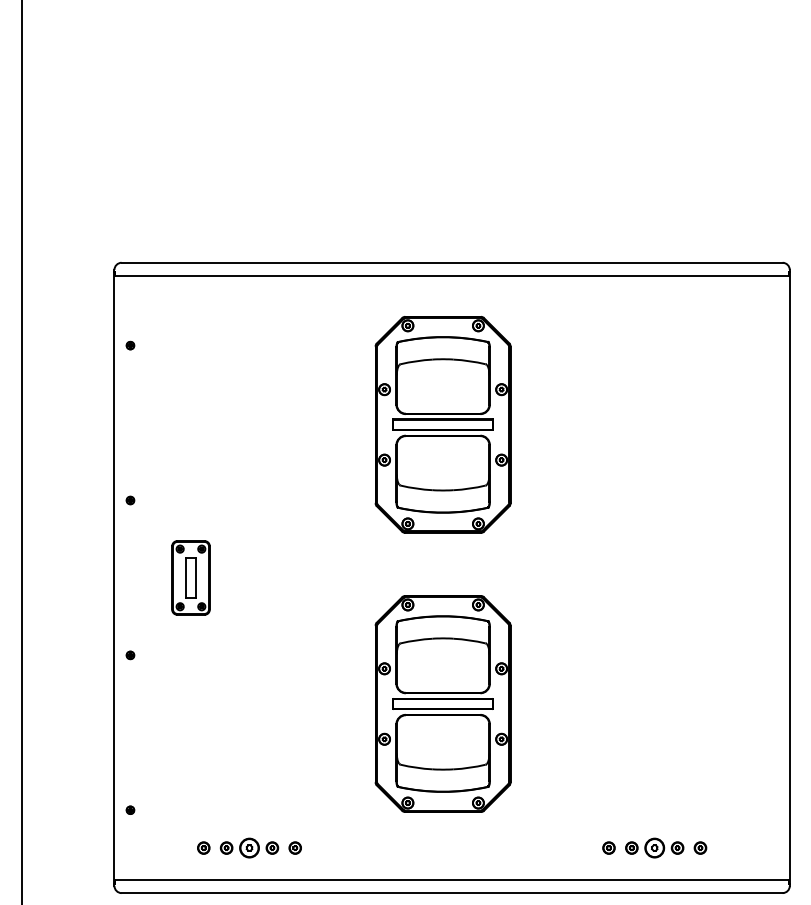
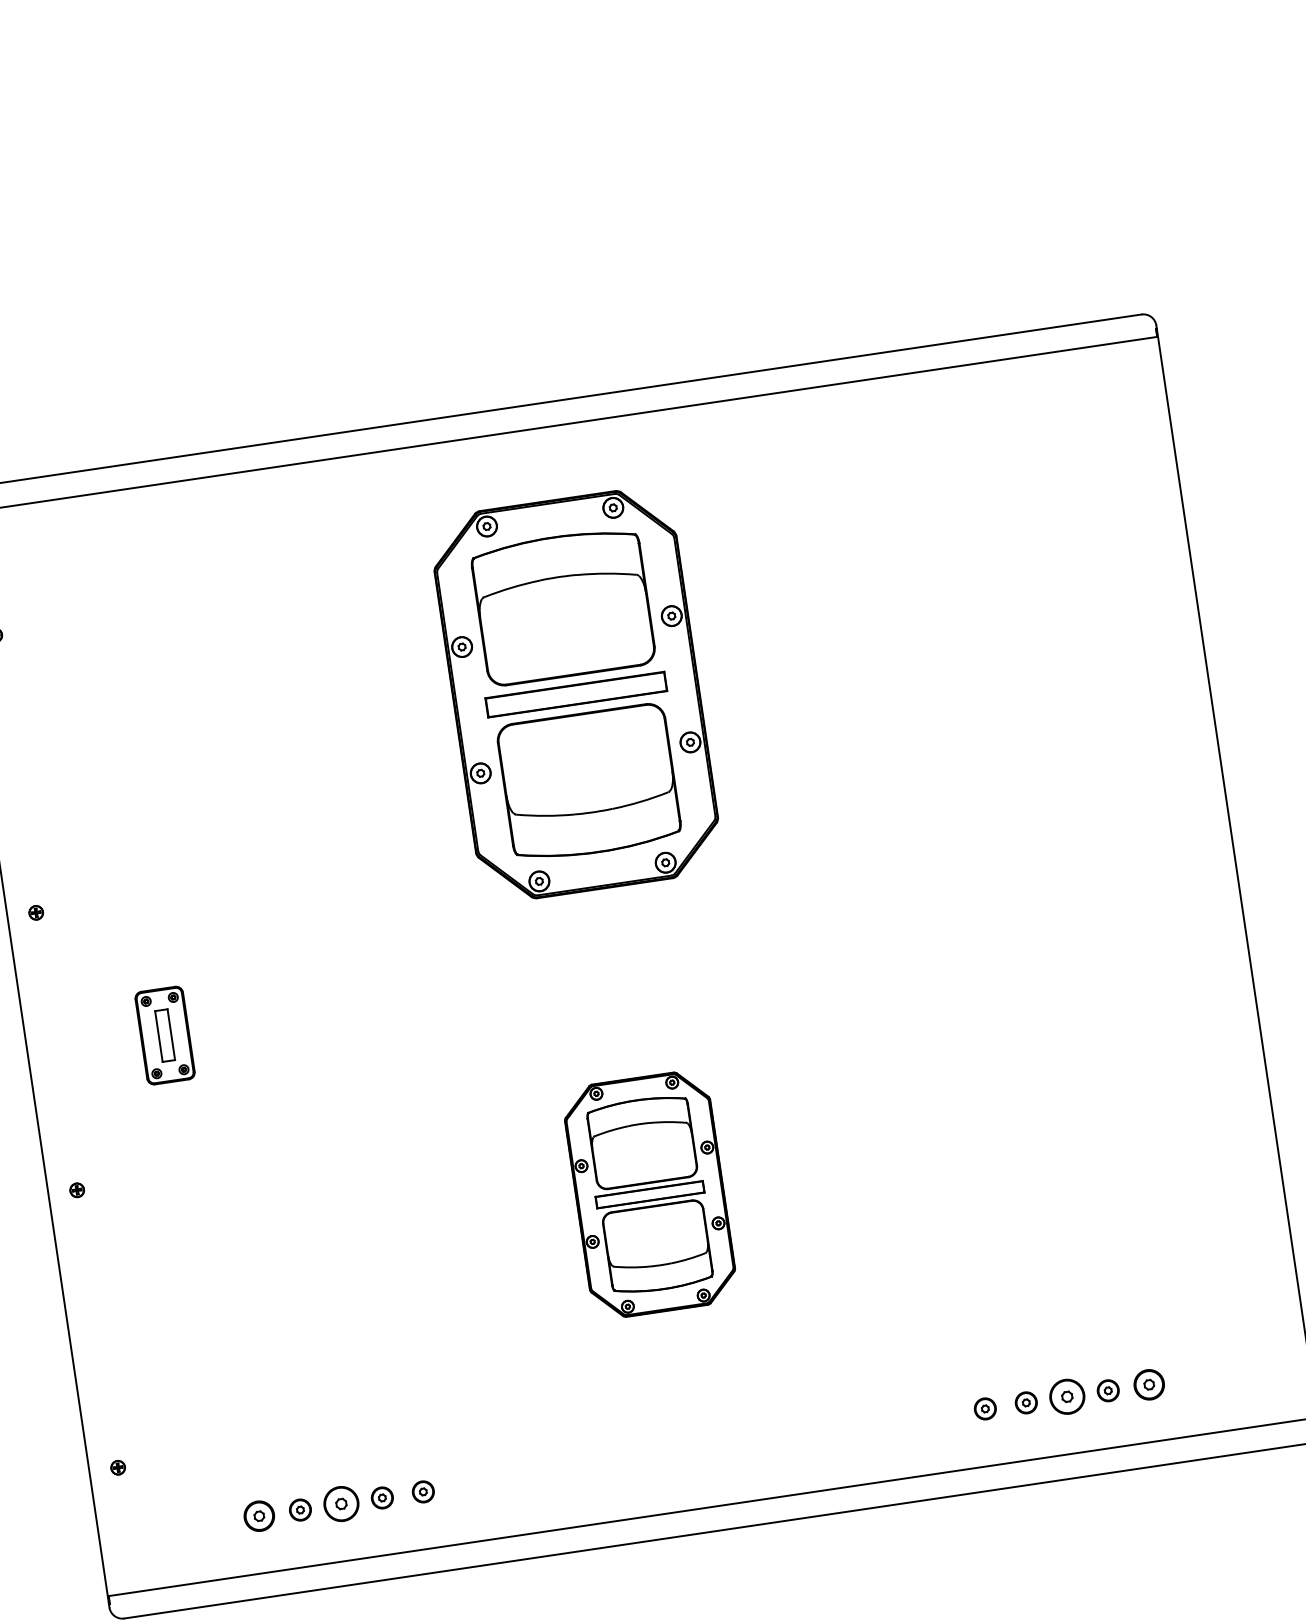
part: (190, 577) -> (164, 1034), size x0.7
part: (442, 703) -> (648, 1193), size x0.6
part: (203, 847) -> (258, 1515), size x1.4
part: (700, 847) -> (1149, 1383), size x1.4

